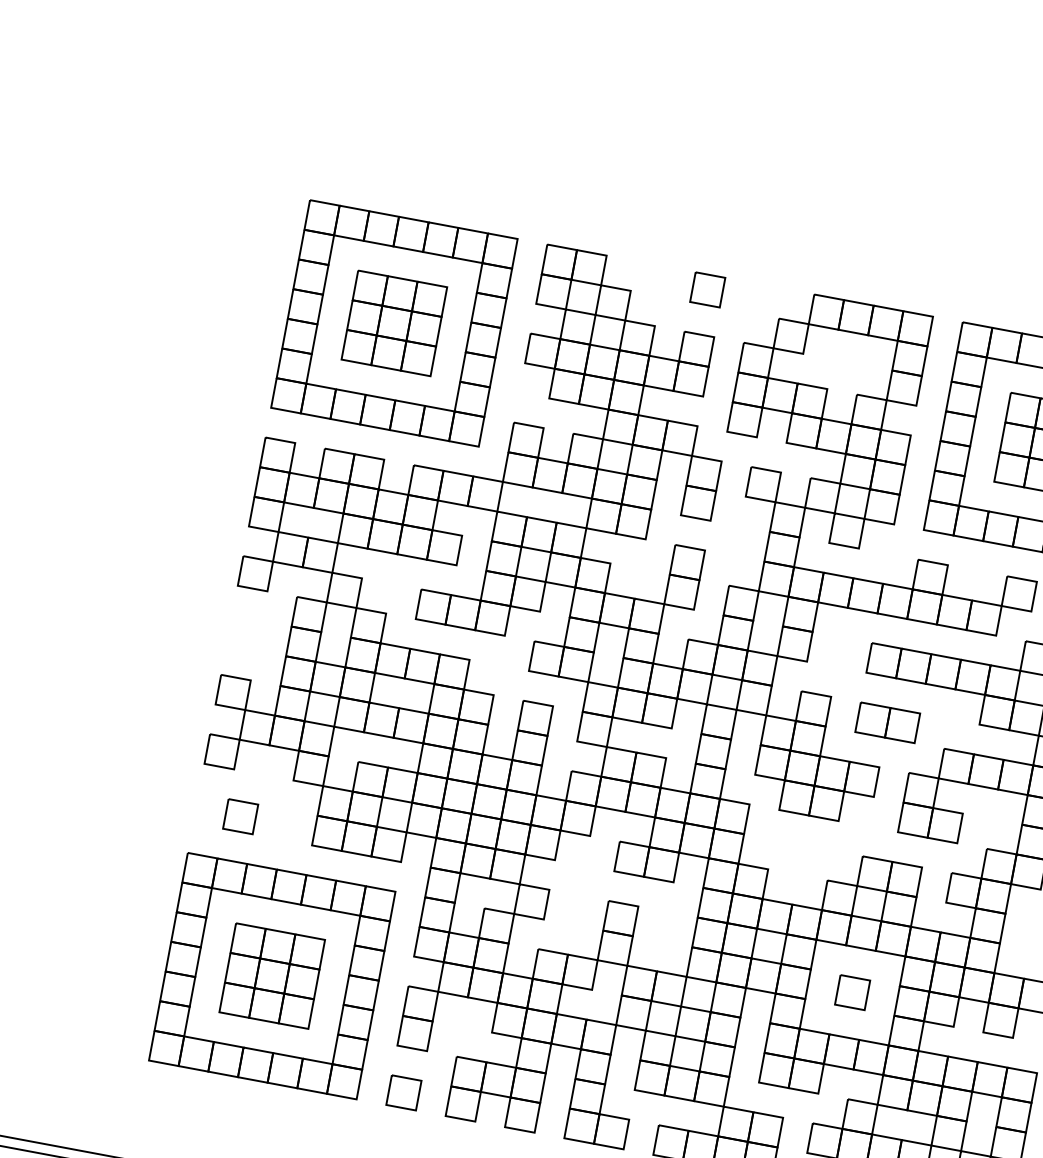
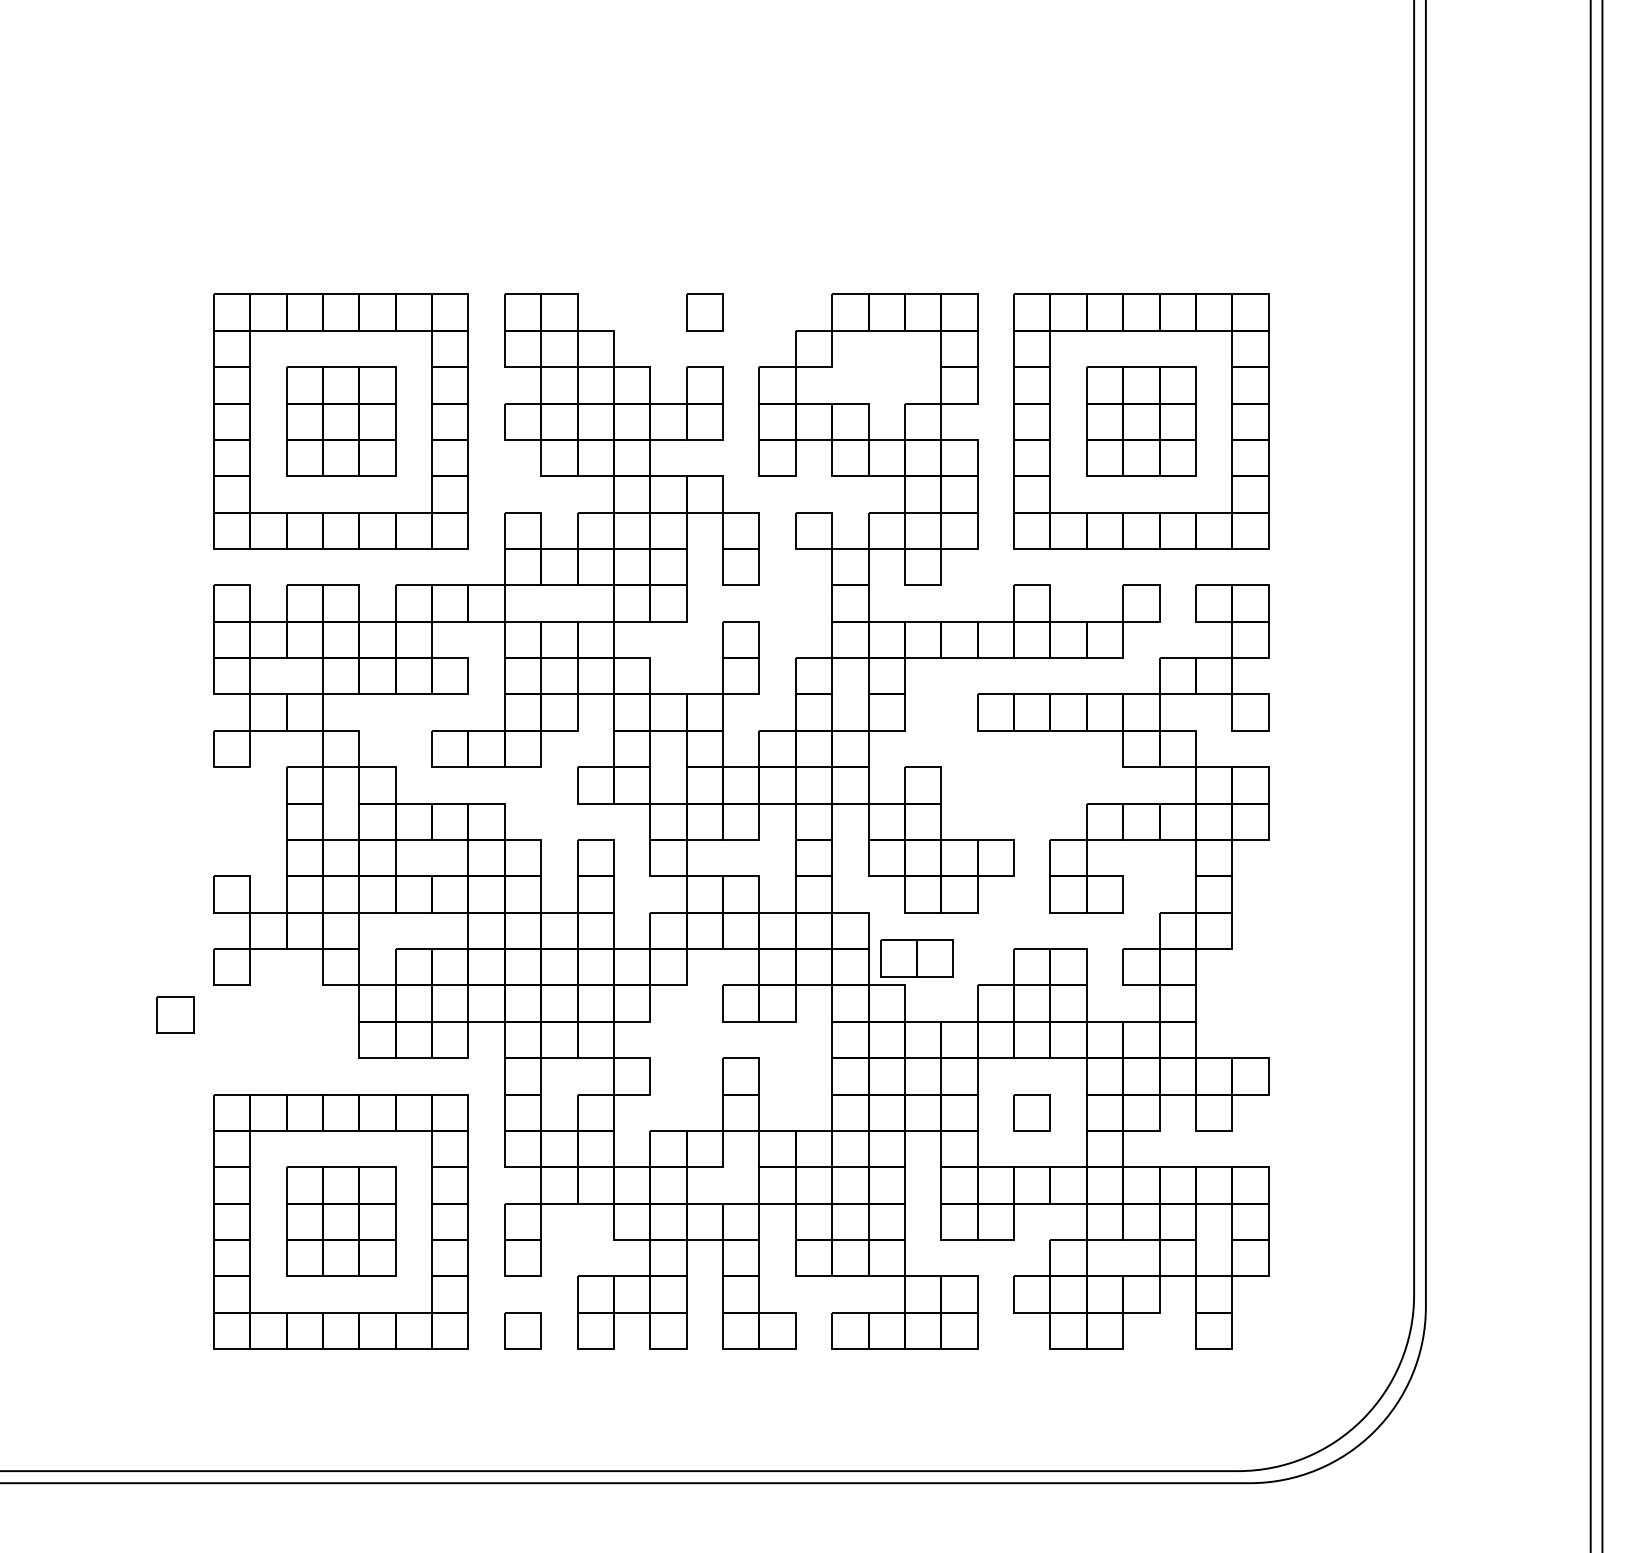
part: (887, 722) -> (916, 958), moved
part: (240, 816) -> (175, 1014), moved

